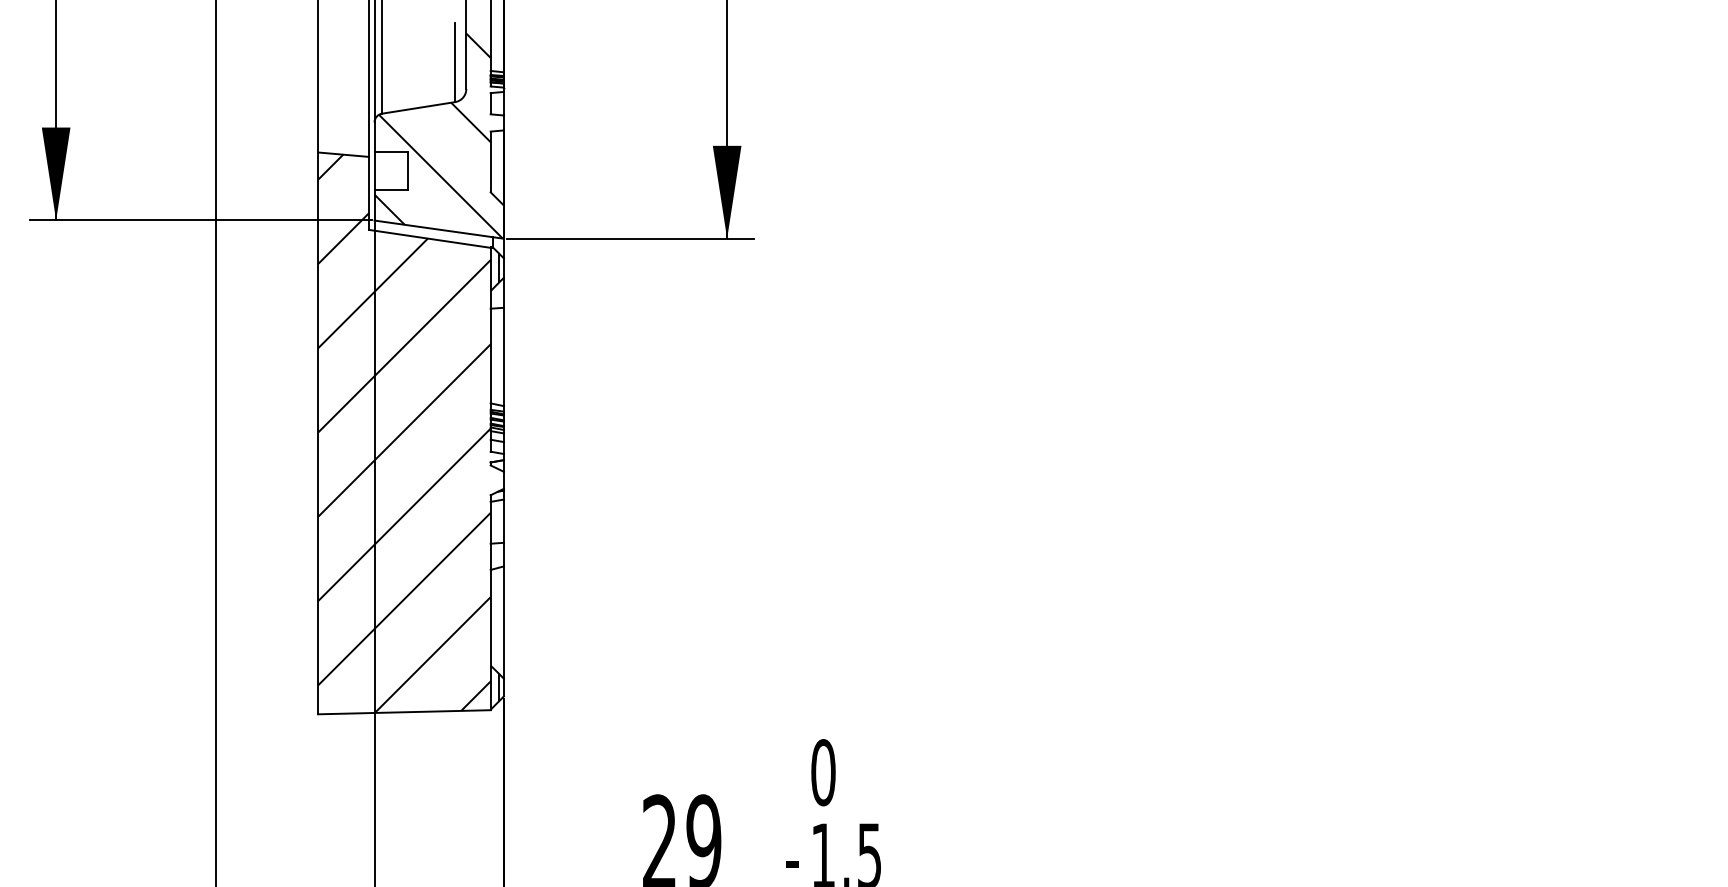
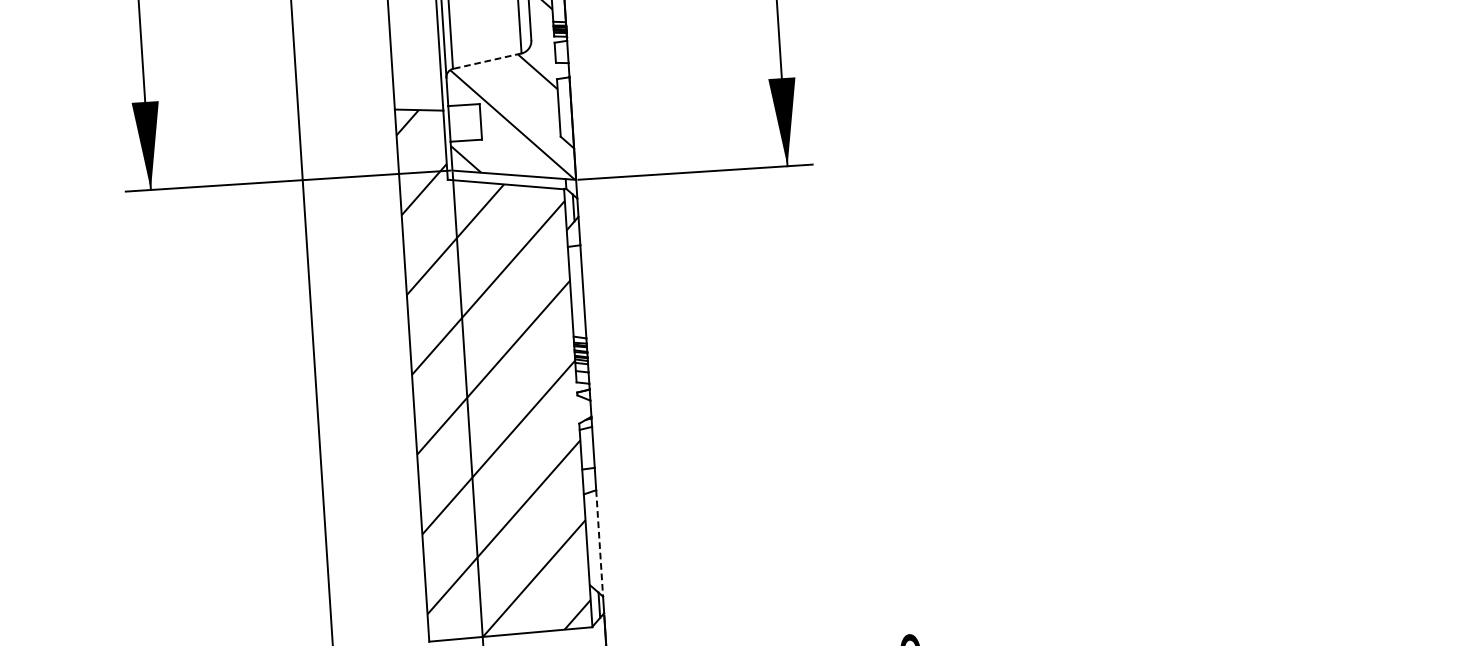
line: (418, 108) -> (487, 61), solid -> dashed
line: (503, 623) -> (599, 544), solid -> dashed

